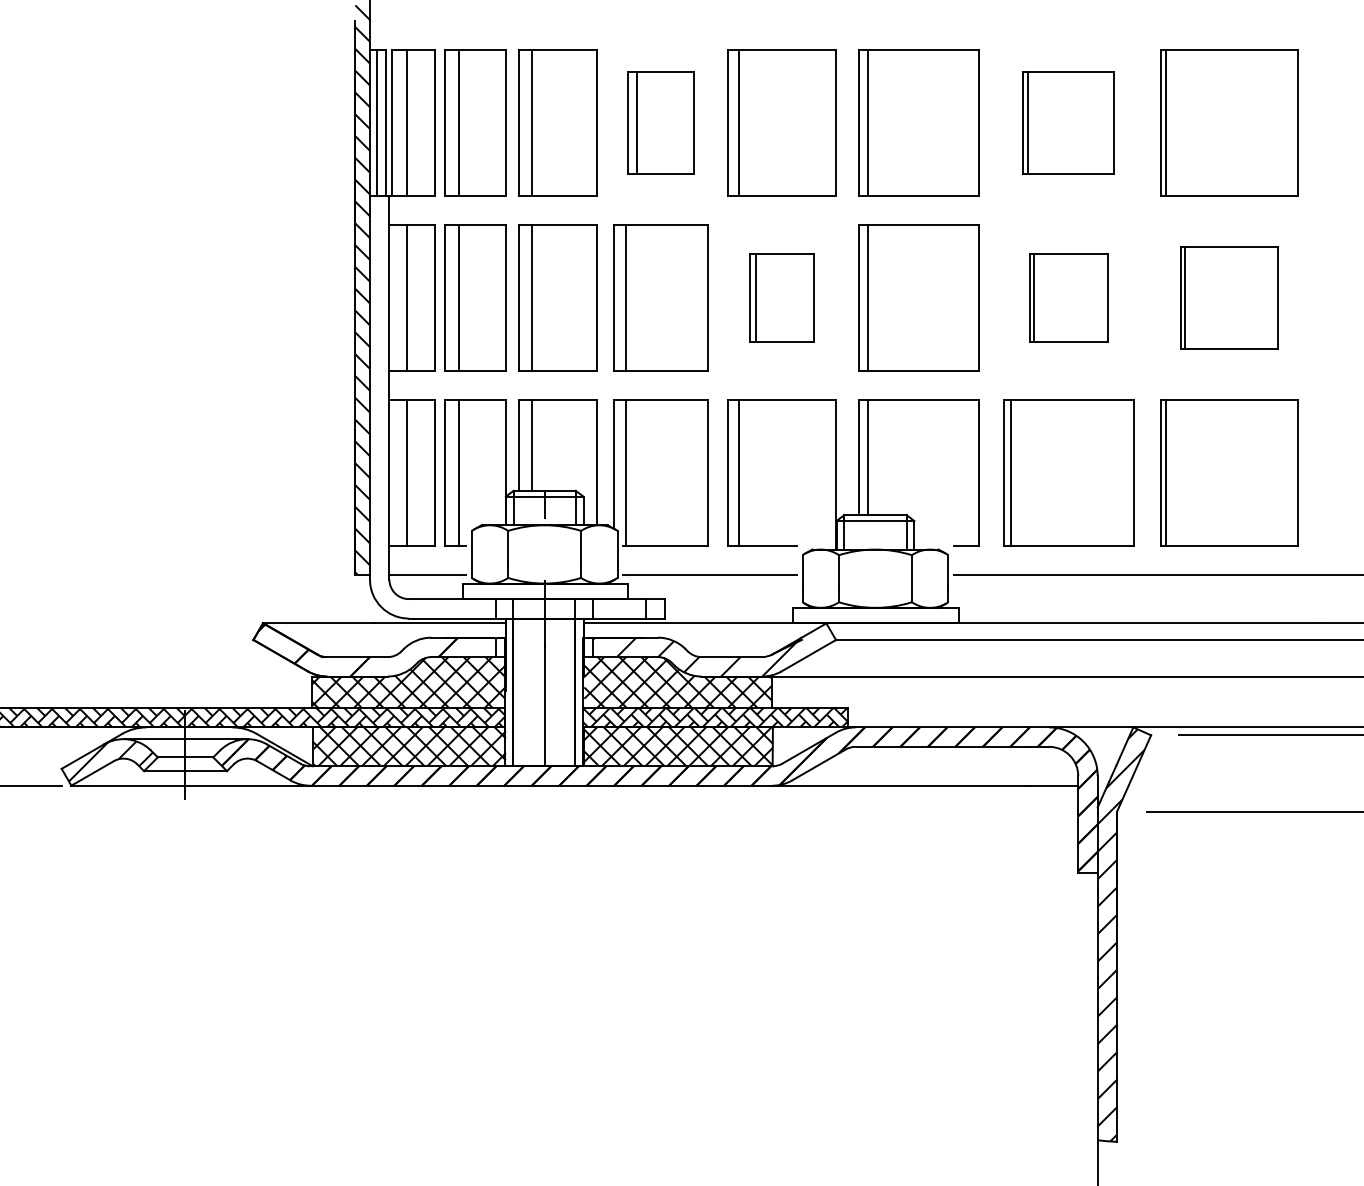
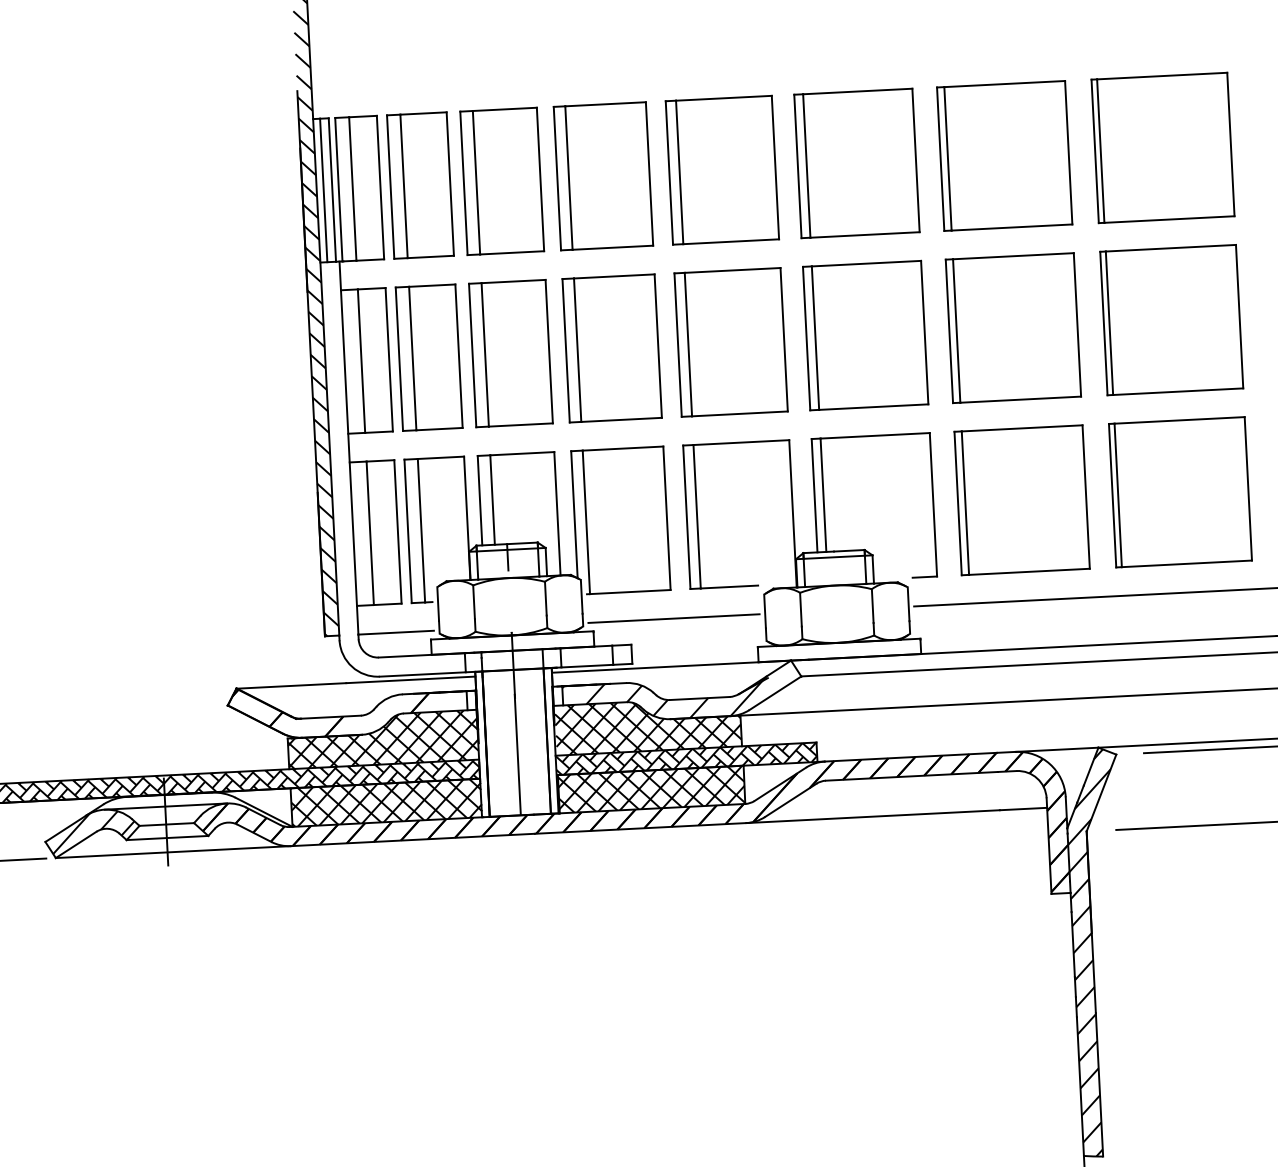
part: (660, 122) -> (602, 175), size x1.43
part: (1068, 122) -> (1004, 155), size x1.43
part: (781, 297) -> (730, 341), size x1.67
part: (1068, 297) -> (1013, 327), size x1.67
part: (1229, 297) -> (1171, 319), size x1.43

